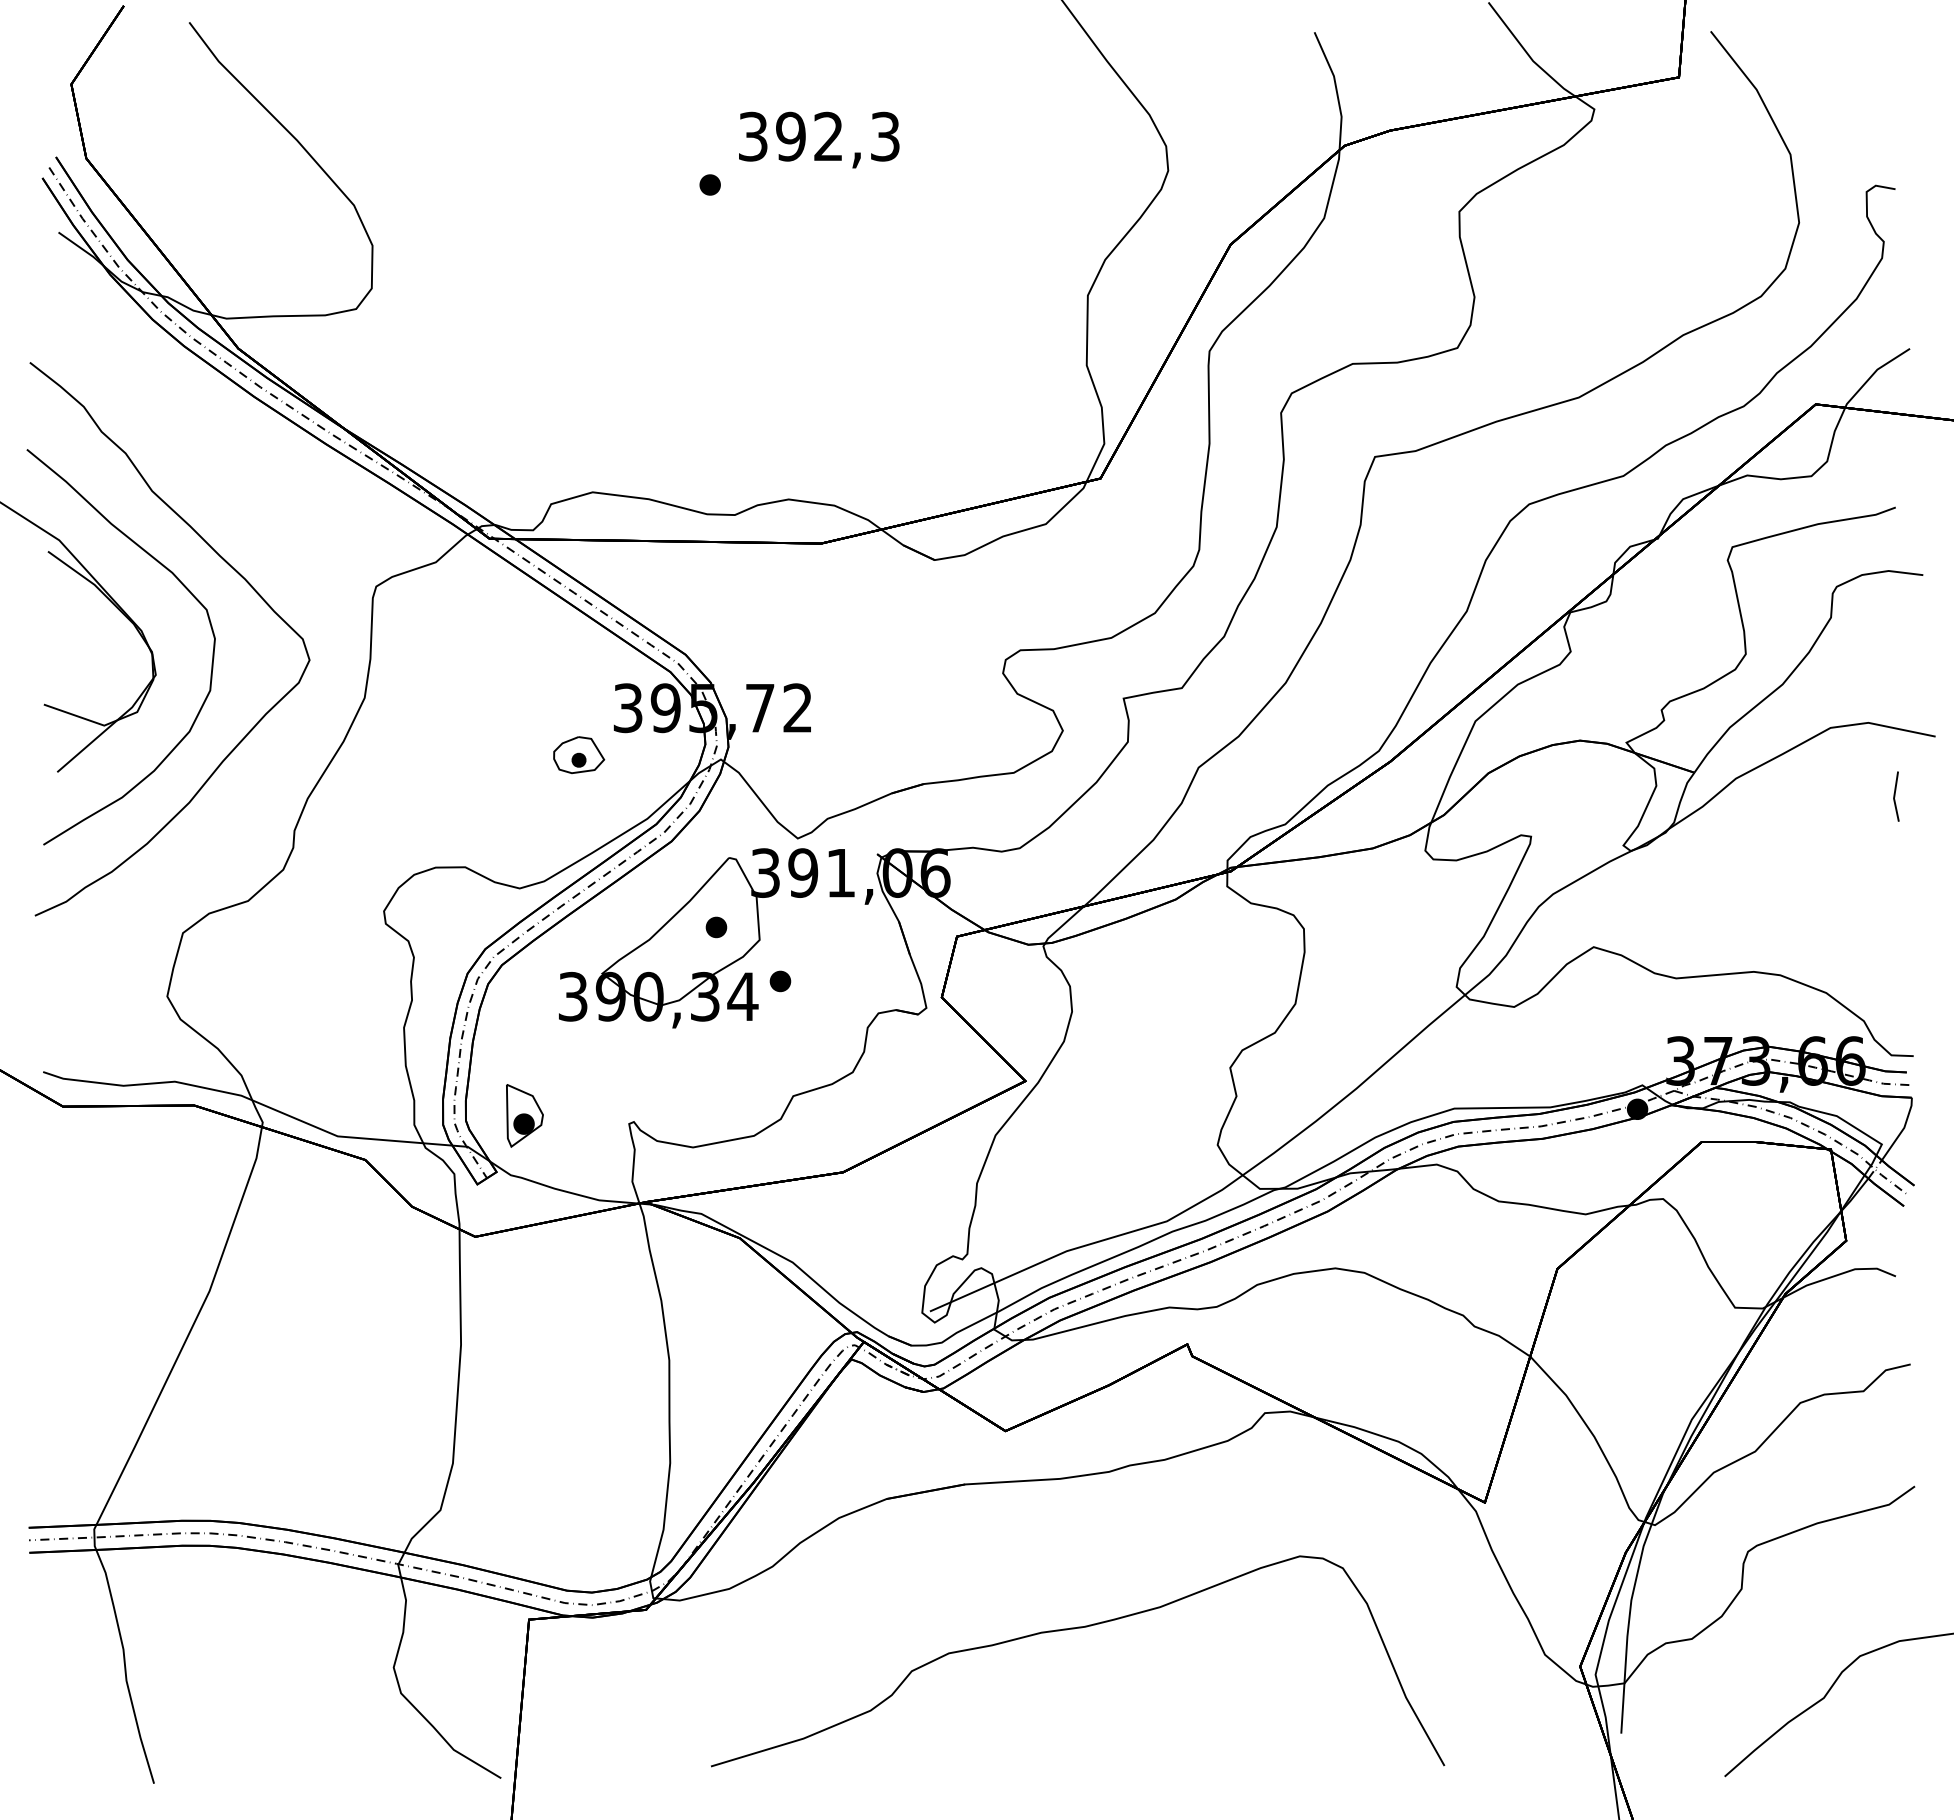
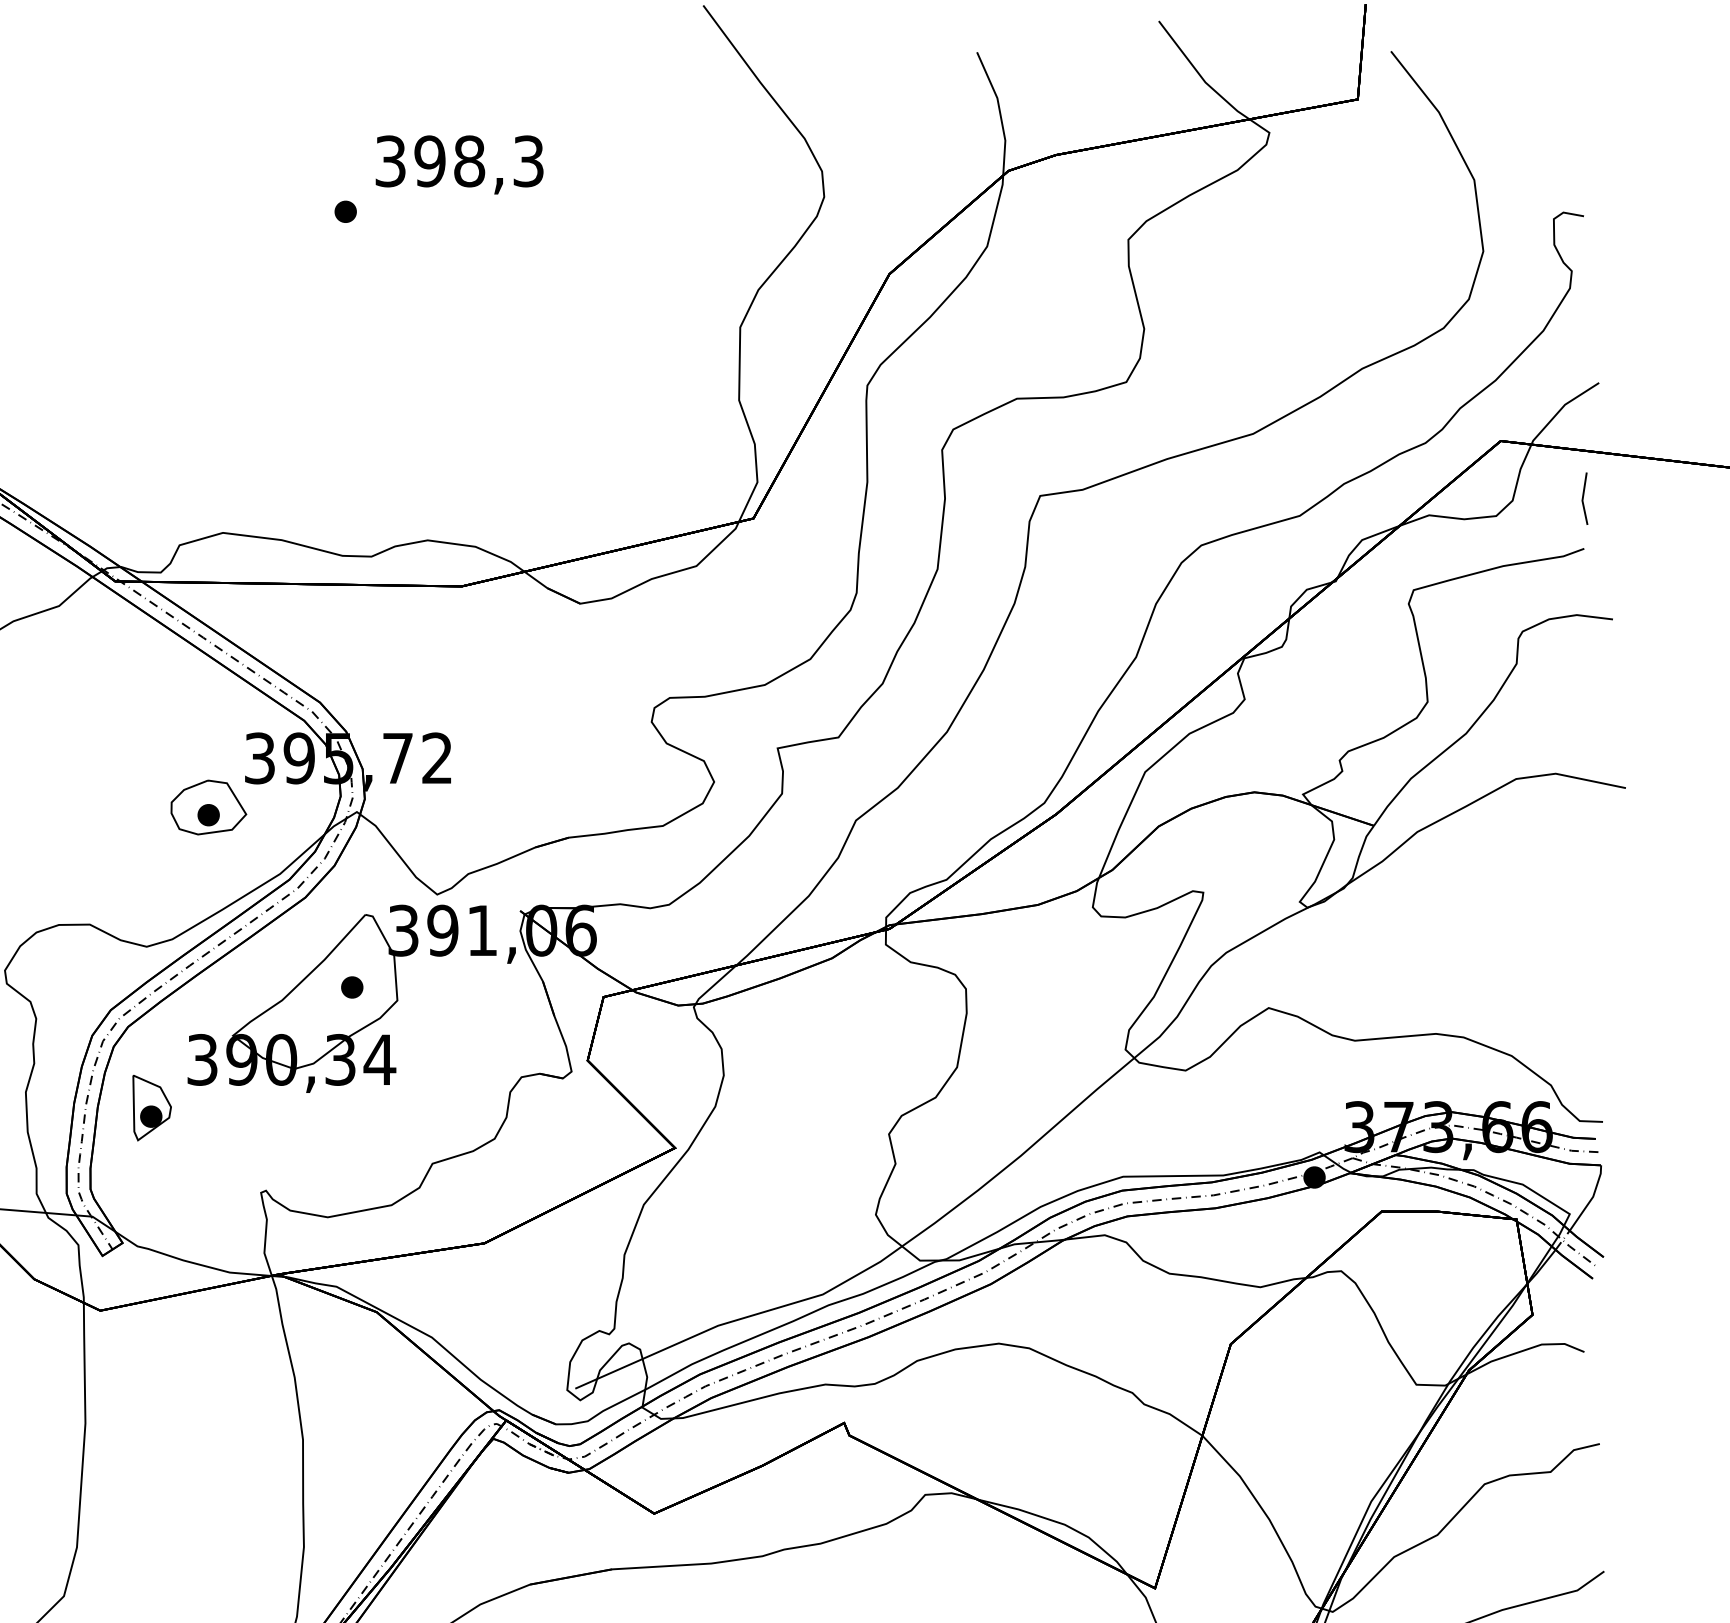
text: (828, 136) -> (469, 161), 392,3 -> 398,3
part: (578, 754) -> (208, 806), size x1.43
line: (1895, 796) -> (1584, 498), moved
part: (780, 981) -> (419, 1043), removed
part: (524, 1115) -> (151, 1107), moved

